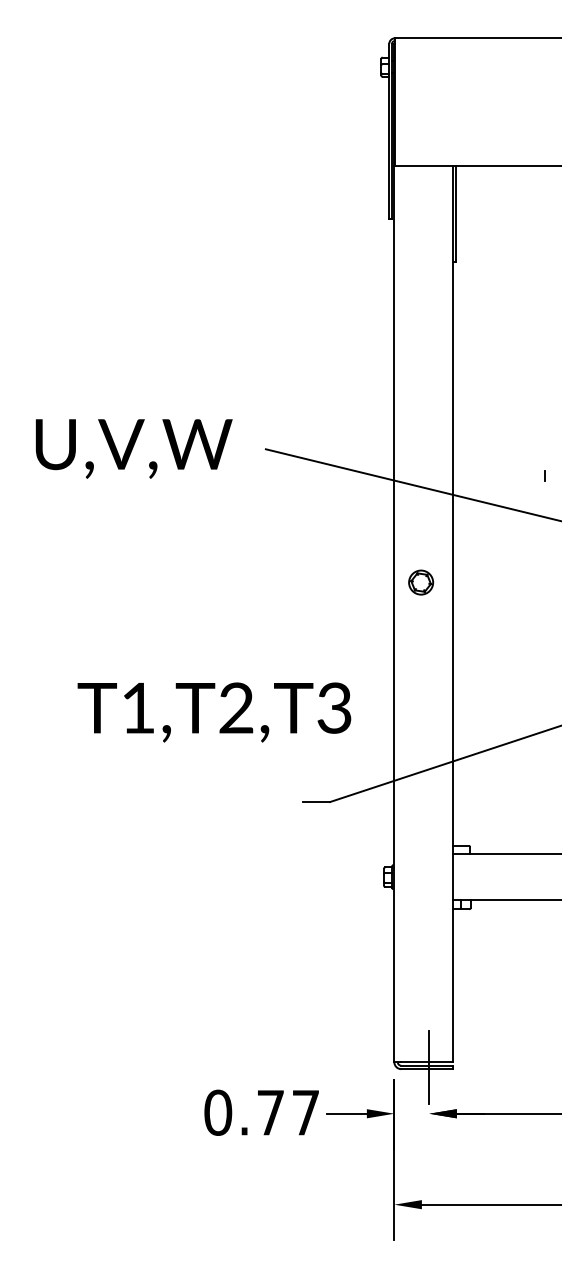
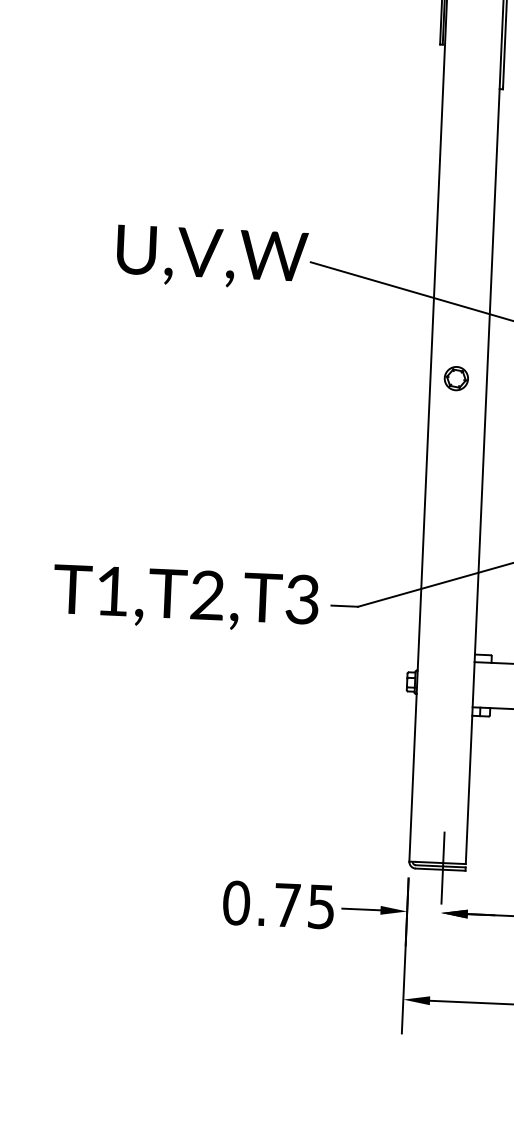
text: (133, 448) -> (211, 257), moved
part: (421, 582) -> (456, 378), moved
text: (214, 712) -> (186, 598), moved
text: (305, 1112) -> (321, 906), 0.77 -> 0.75

